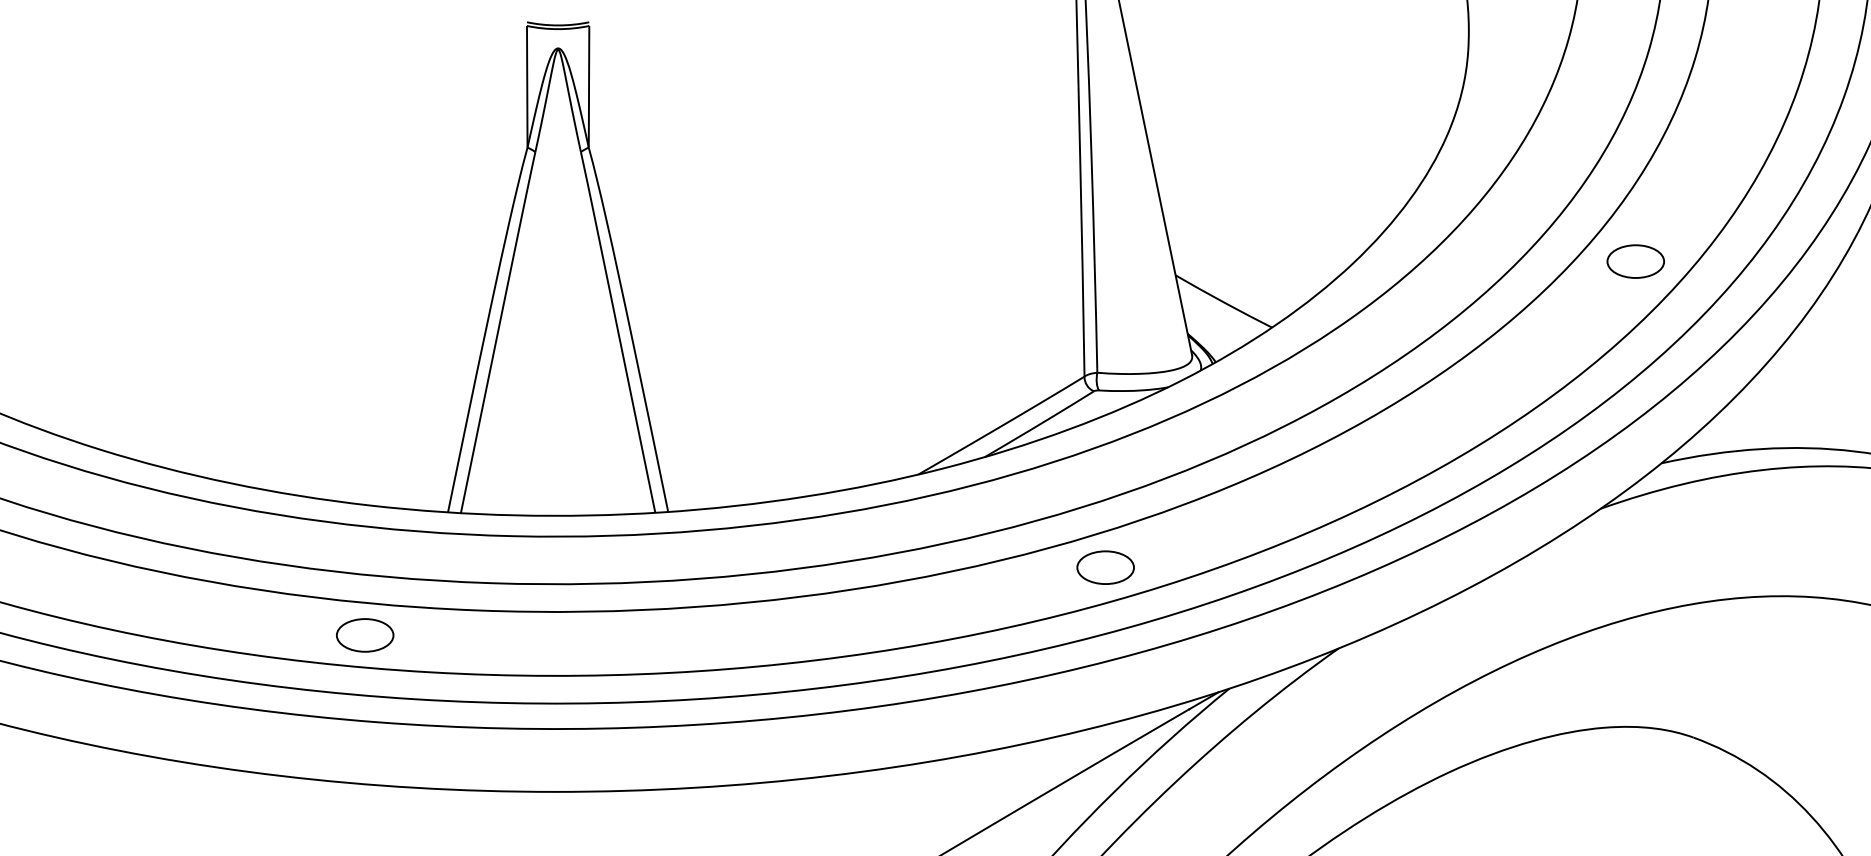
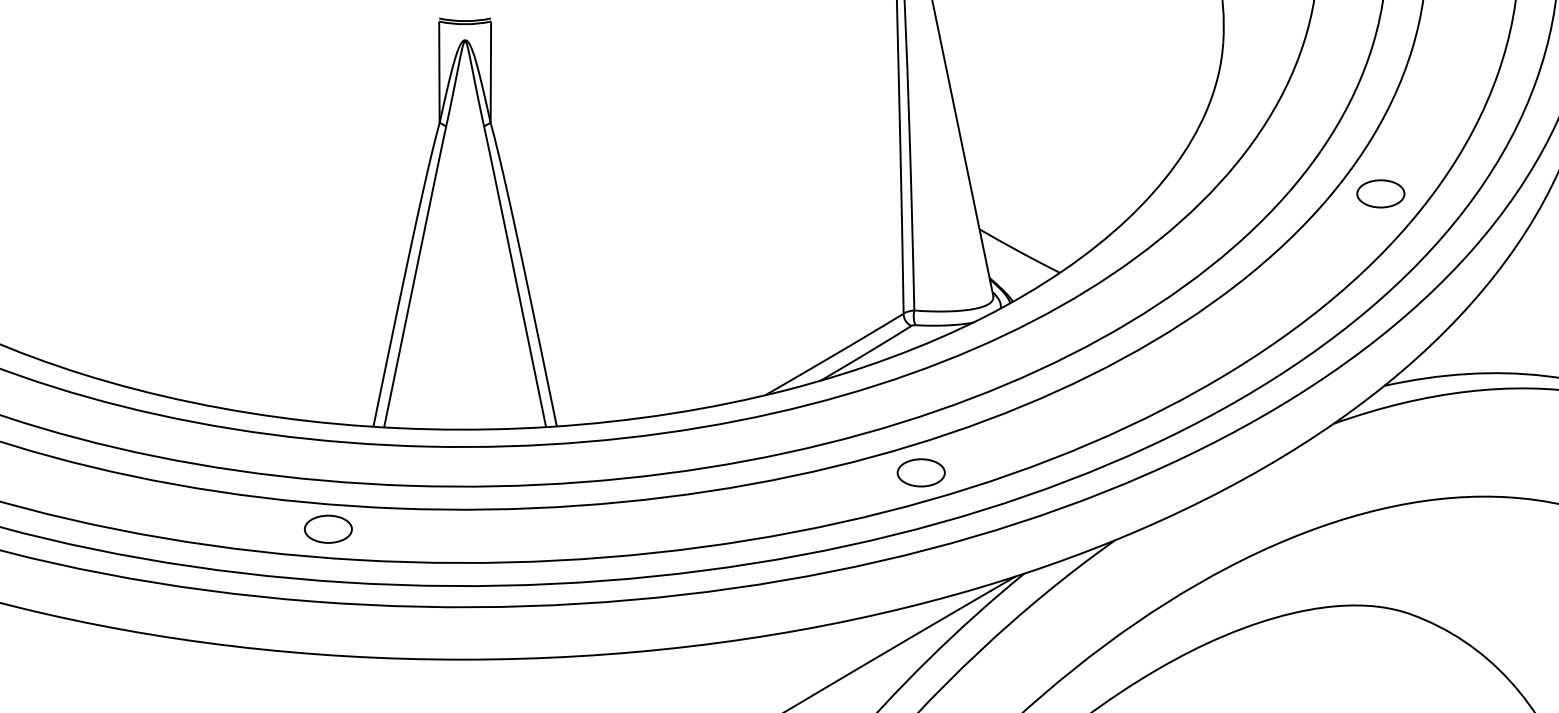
part: (1635, 261) -> (1380, 193), moved
part: (364, 634) -> (327, 528), moved

